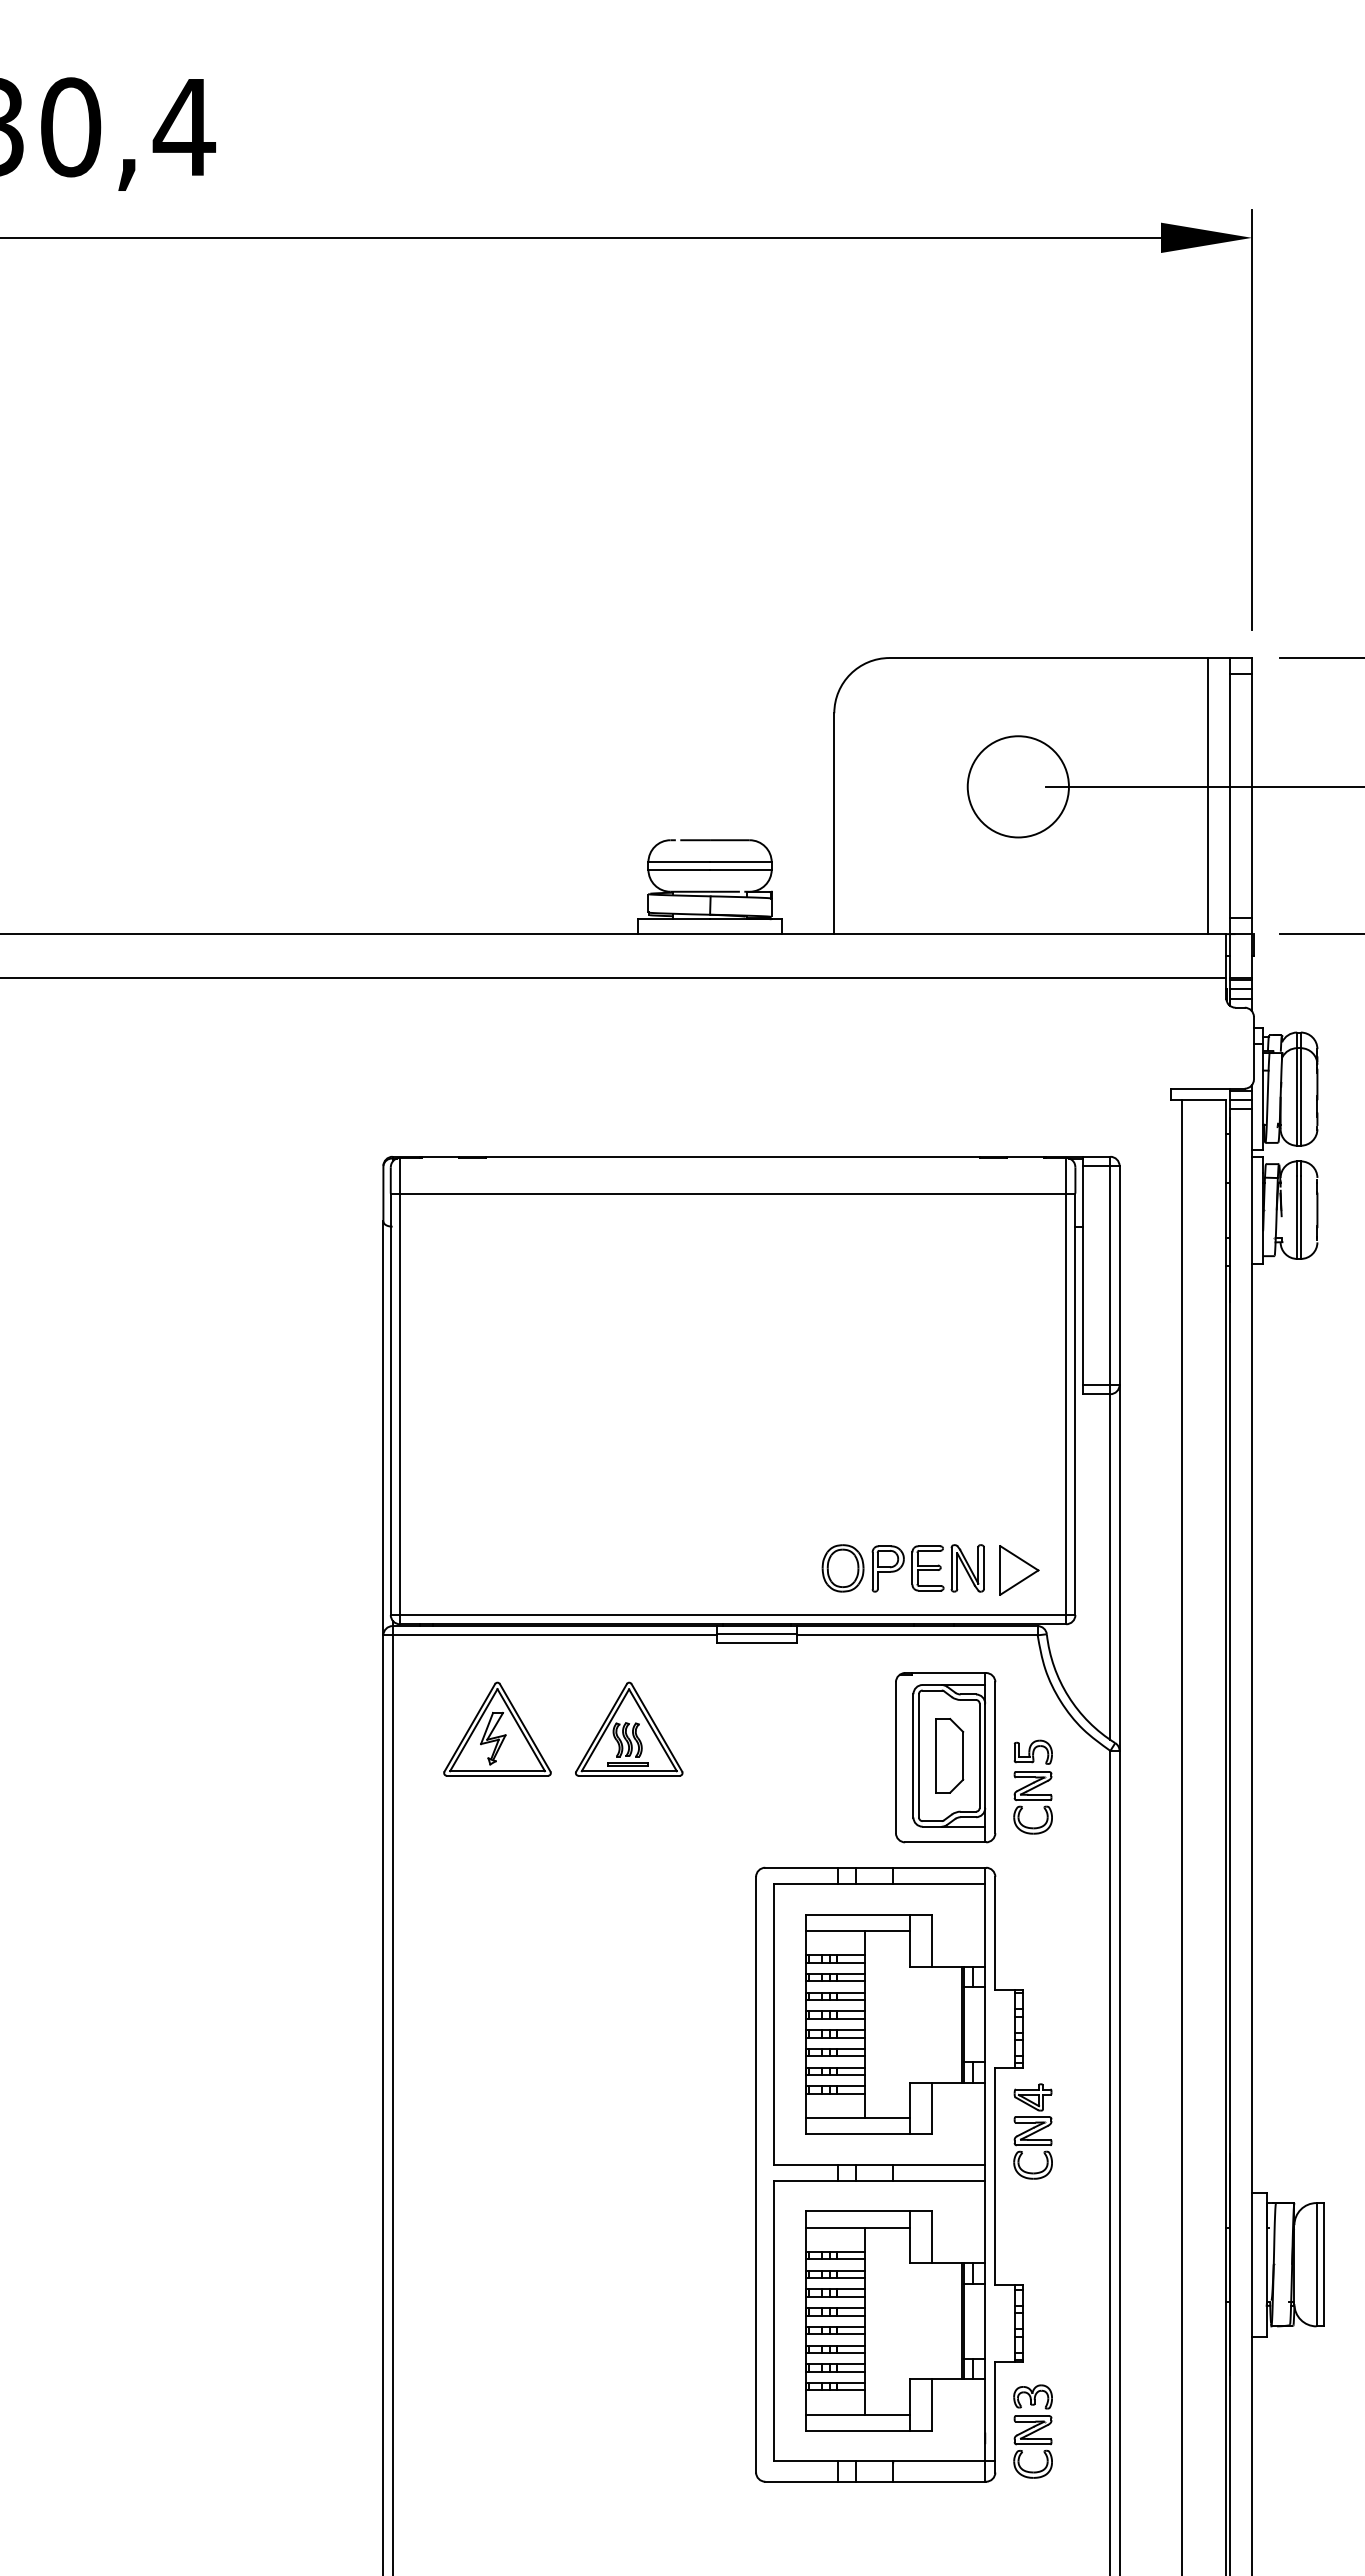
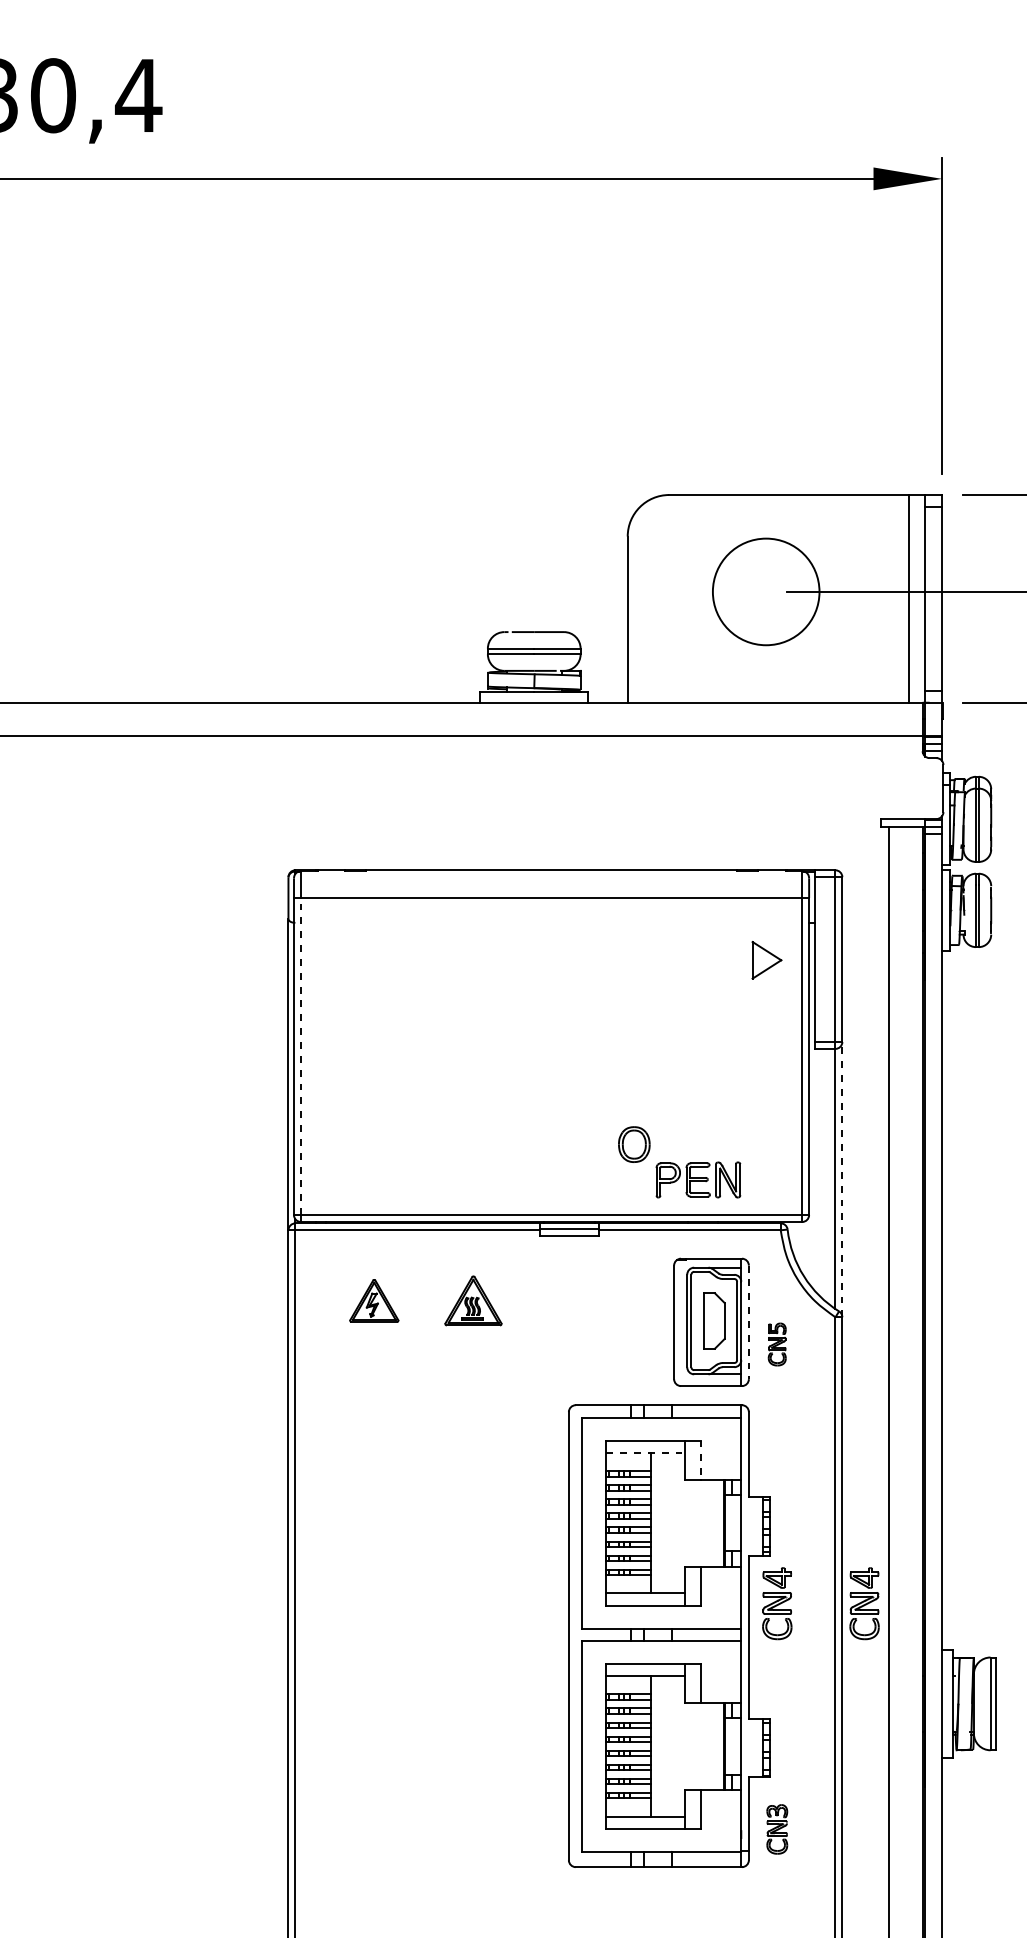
circle: (1017, 786) -> (765, 591), size x1.4
line: (399, 1404) -> (300, 1056), solid -> dashed
line: (1119, 1567) -> (842, 1179), solid -> dashed
part: (842, 1568) -> (633, 1144), moved
part: (1019, 1570) -> (767, 960), moved
part: (497, 1728) -> (374, 1300), size x0.6
part: (629, 1728) -> (473, 1300), size x0.7
line: (995, 1758) -> (749, 1323), solid -> dashed
part: (1032, 1786) -> (776, 1344), size x0.6
line: (858, 1931) -> (645, 1453), solid -> dashed
line: (931, 1940) -> (700, 1459), solid -> dashed
part: (1148, 2131) -> (864, 1603), added
part: (1032, 2431) -> (776, 1829), size x0.7

